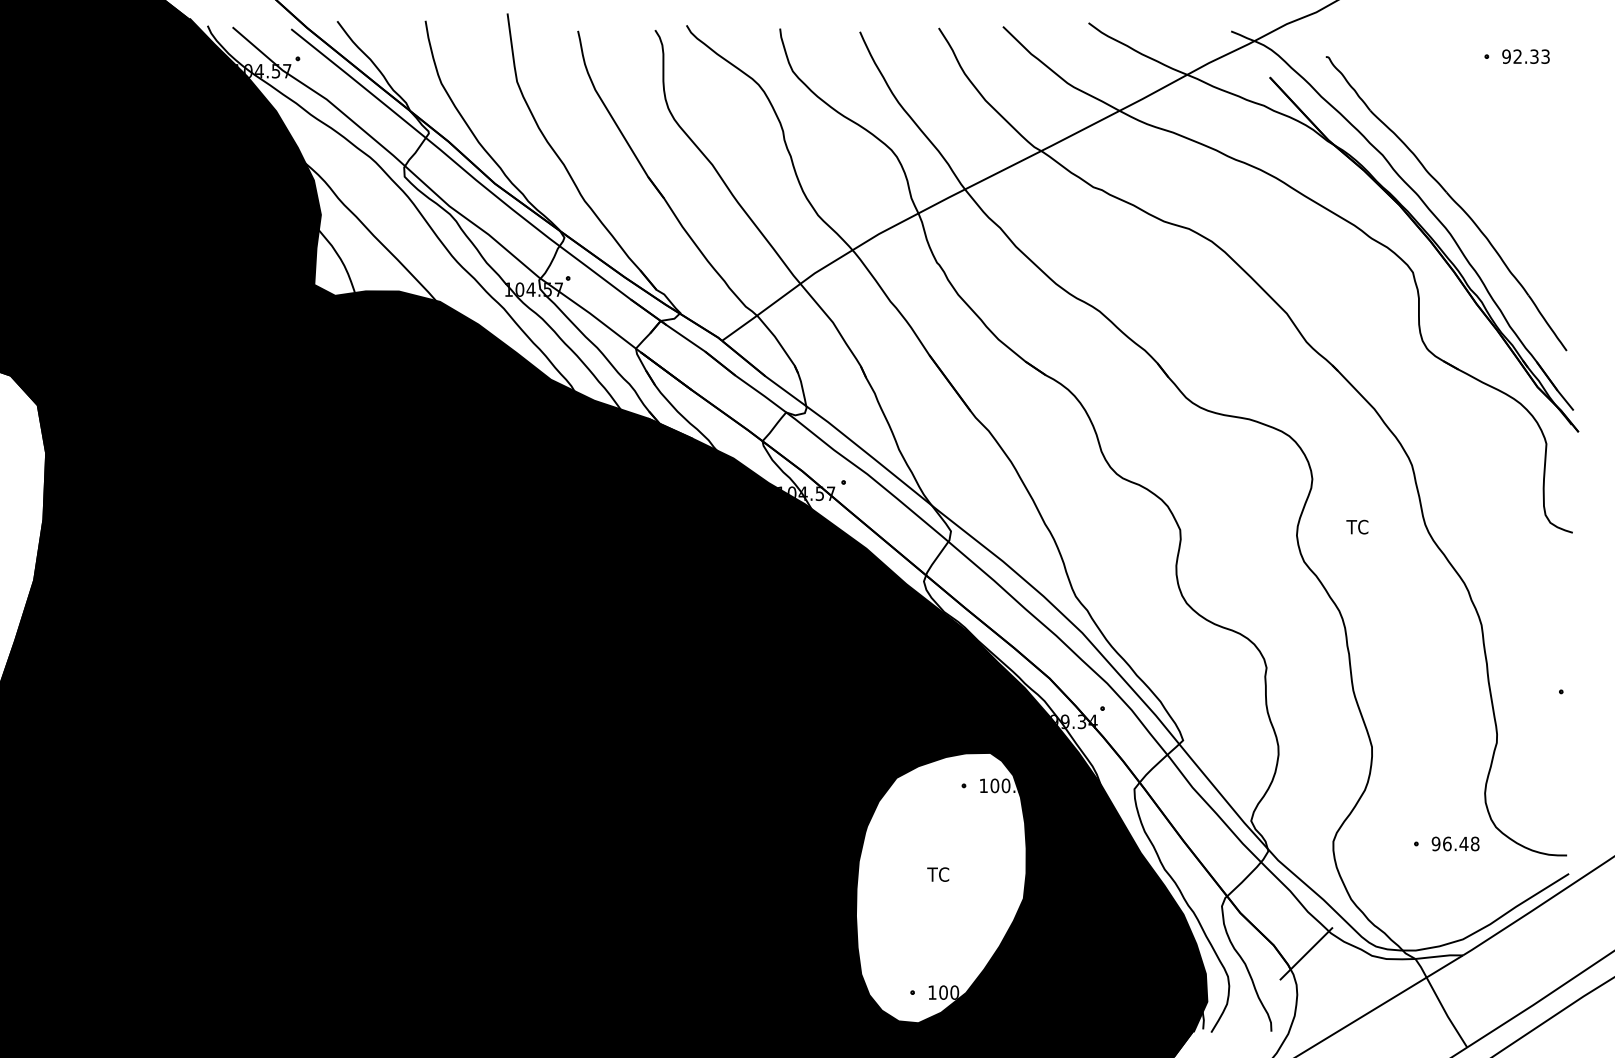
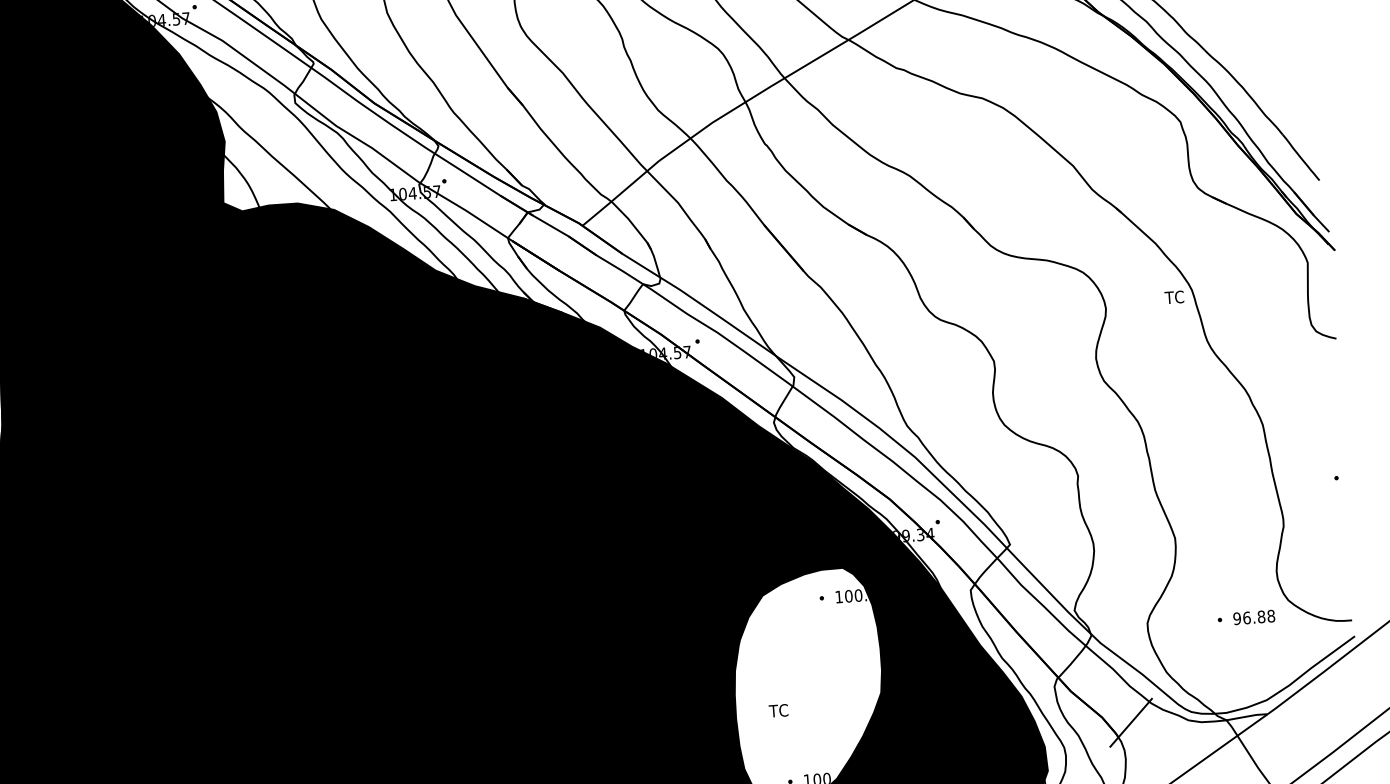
text: (1357, 526) -> (1174, 296), moved
text: (1463, 843) -> (1261, 616), 96.48 -> 96.88
text: (938, 874) -> (778, 710), moved

